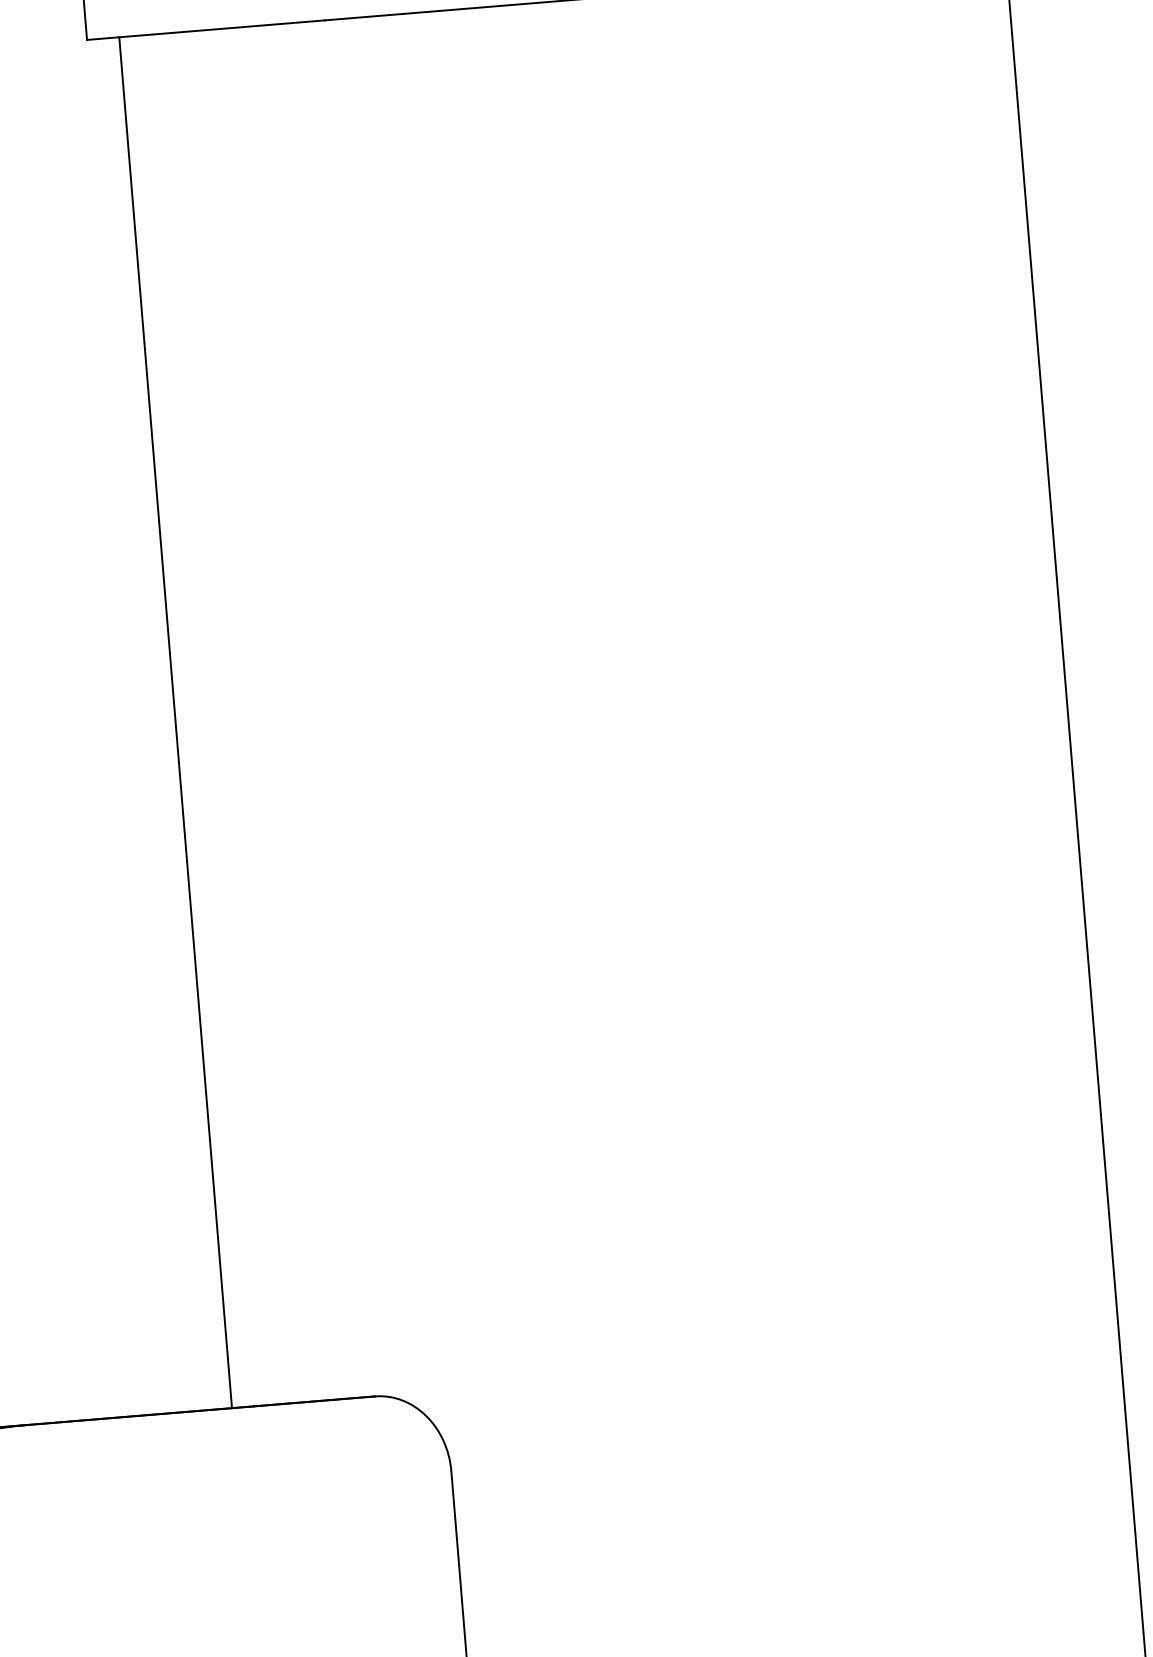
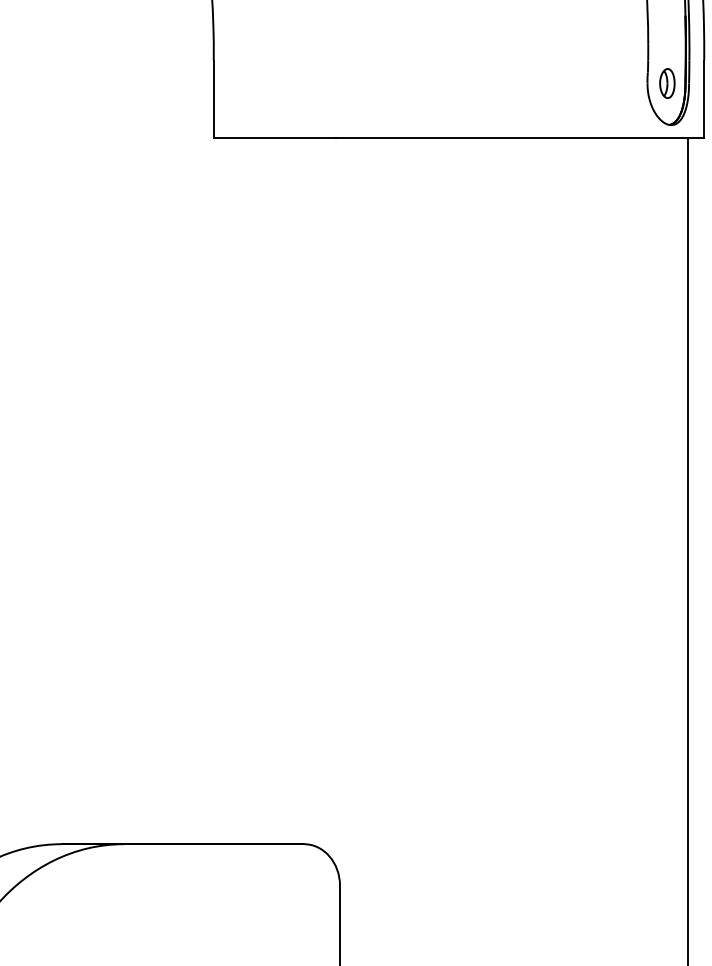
line: (175, 721) -> (230, 490), removed

